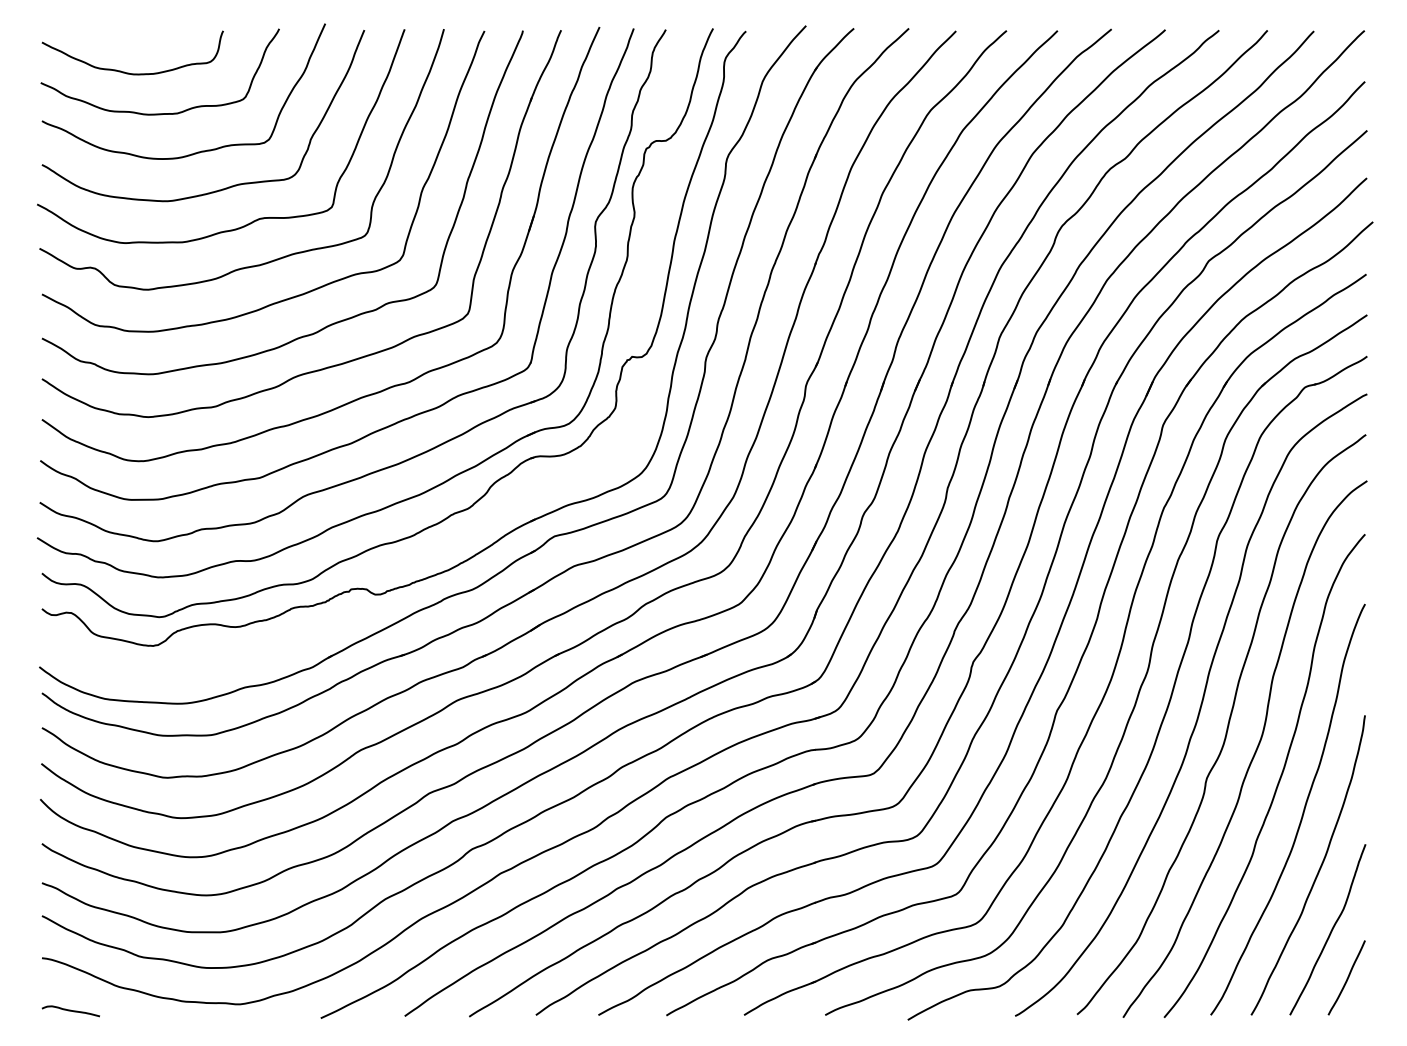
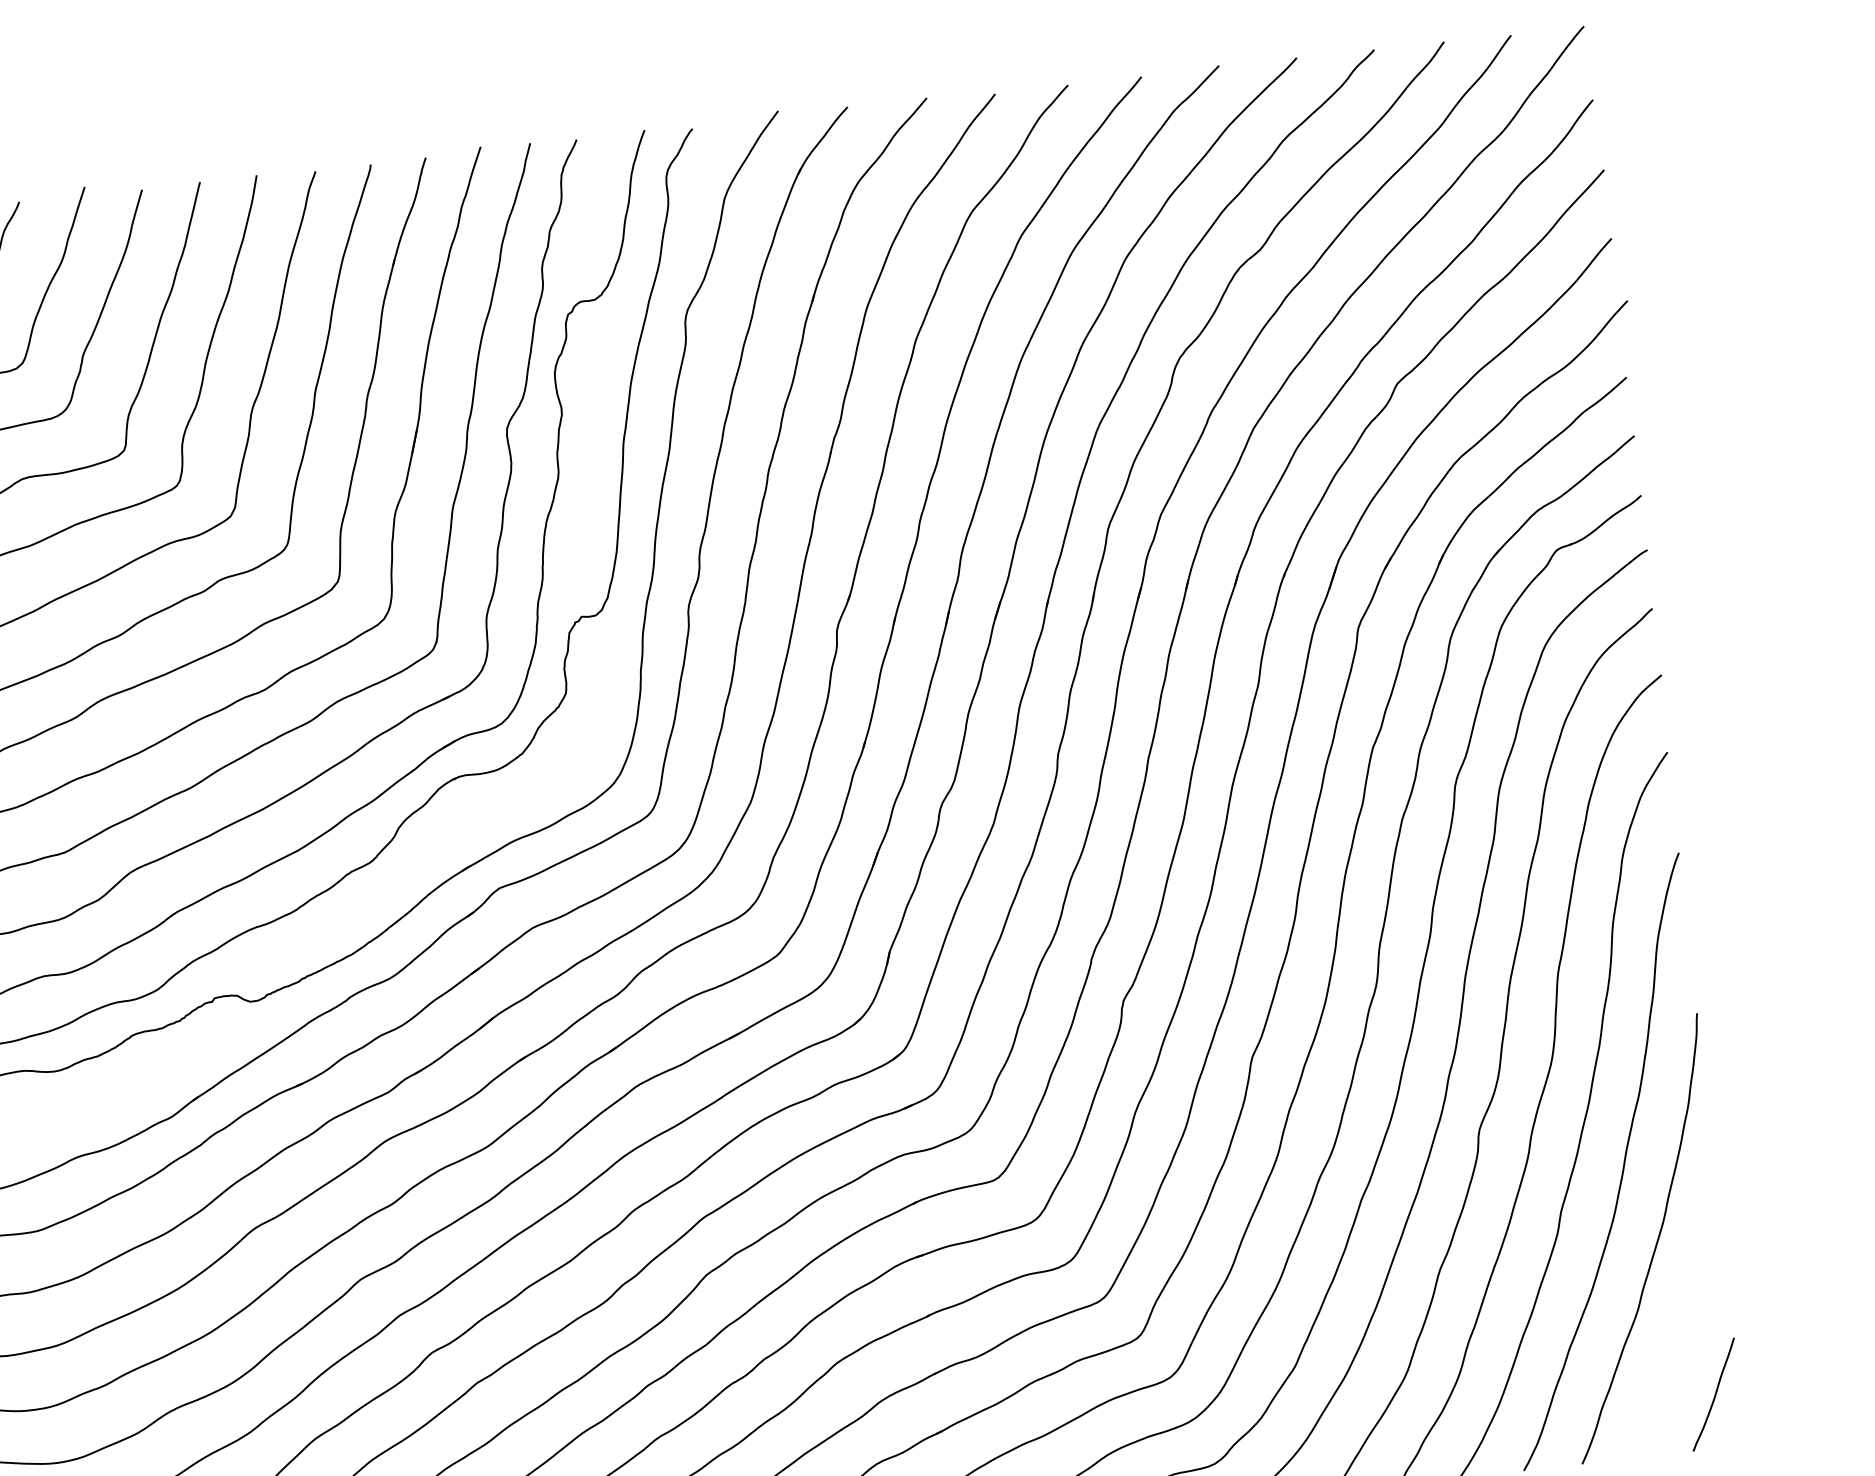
curve: (1330, 930) -> (1682, 1329), removed

